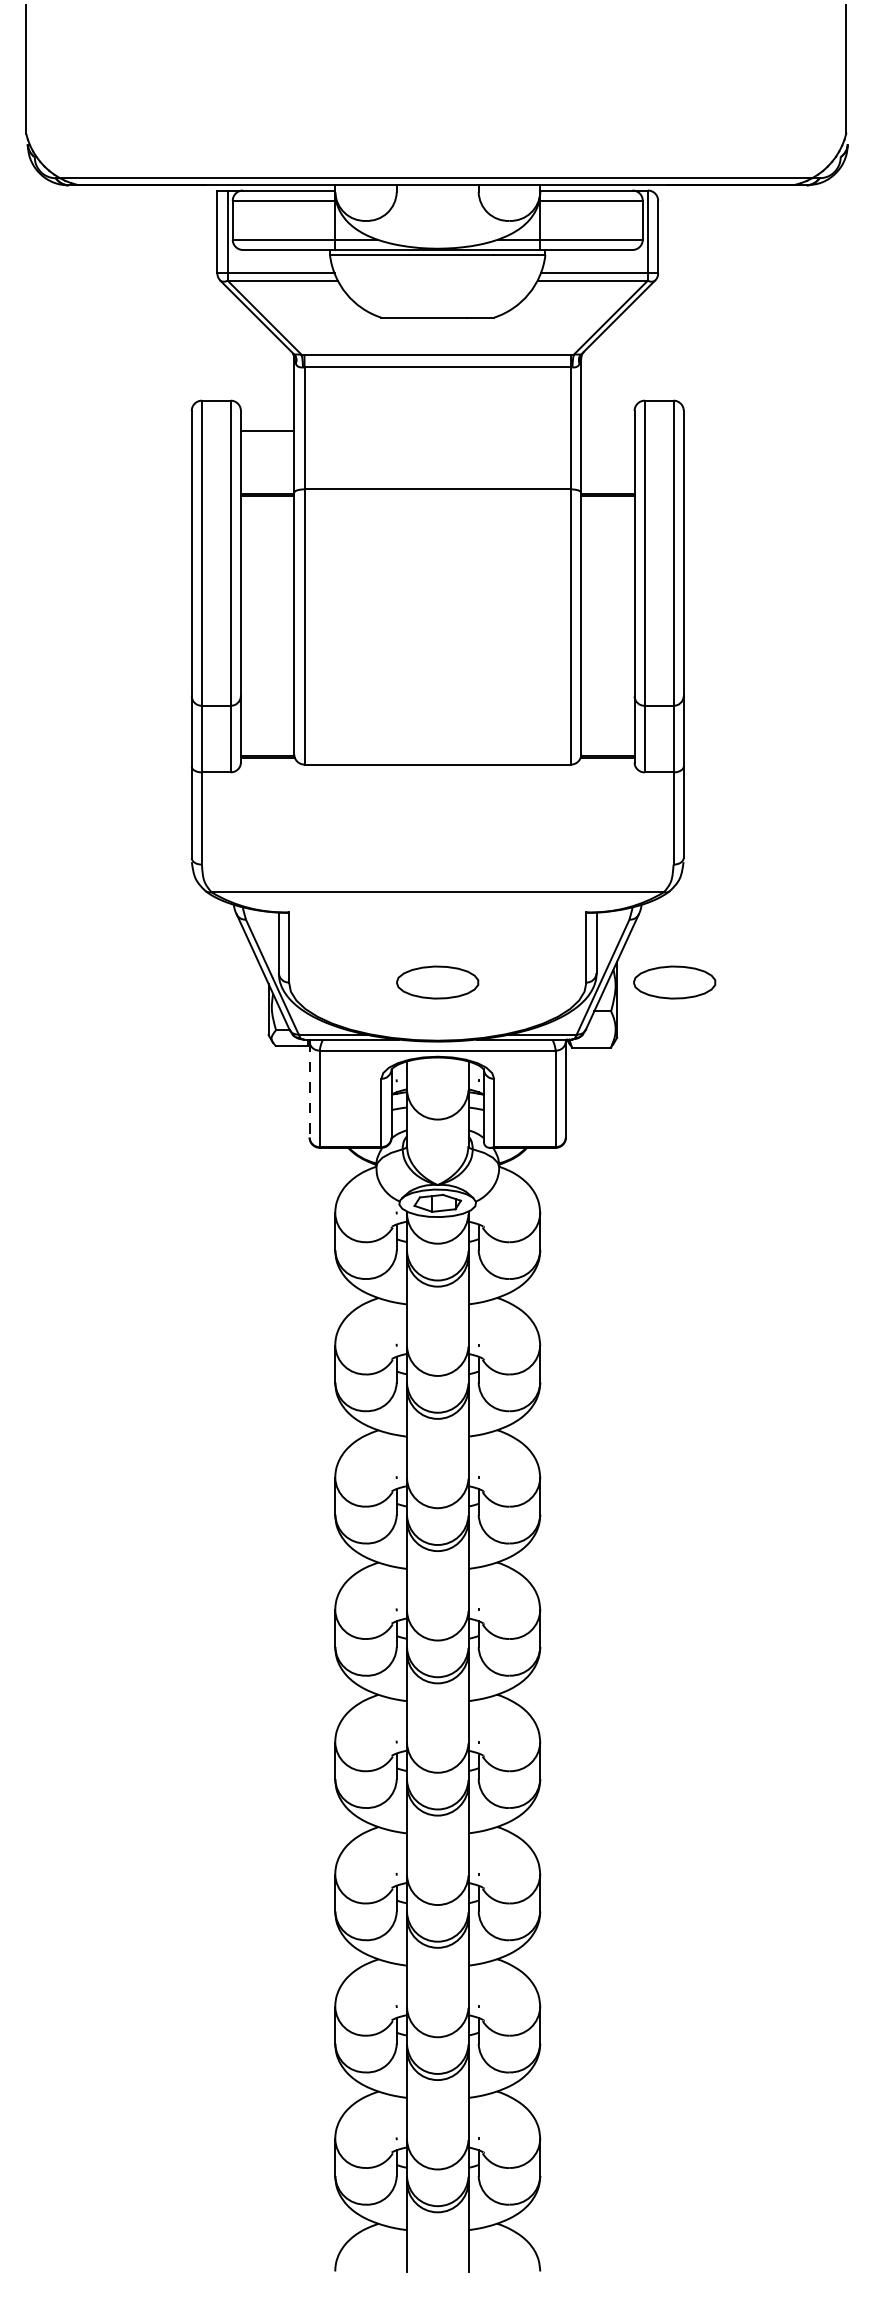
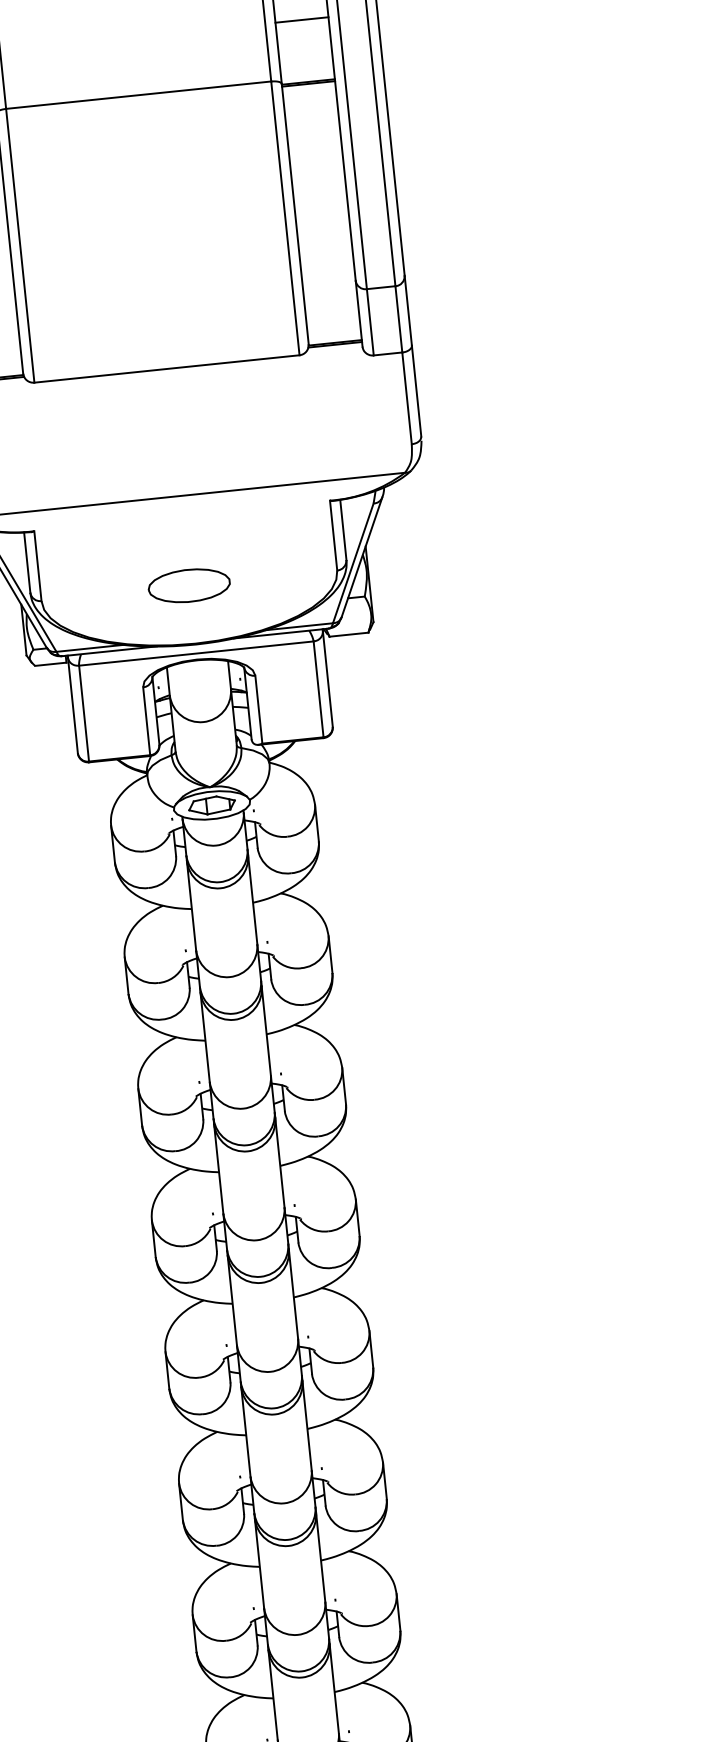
line: (607, 431) -> (301, 20), added
part: (674, 982) -> (424, 561), removed
line: (309, 1089) -> (72, 705), dashed -> solid

